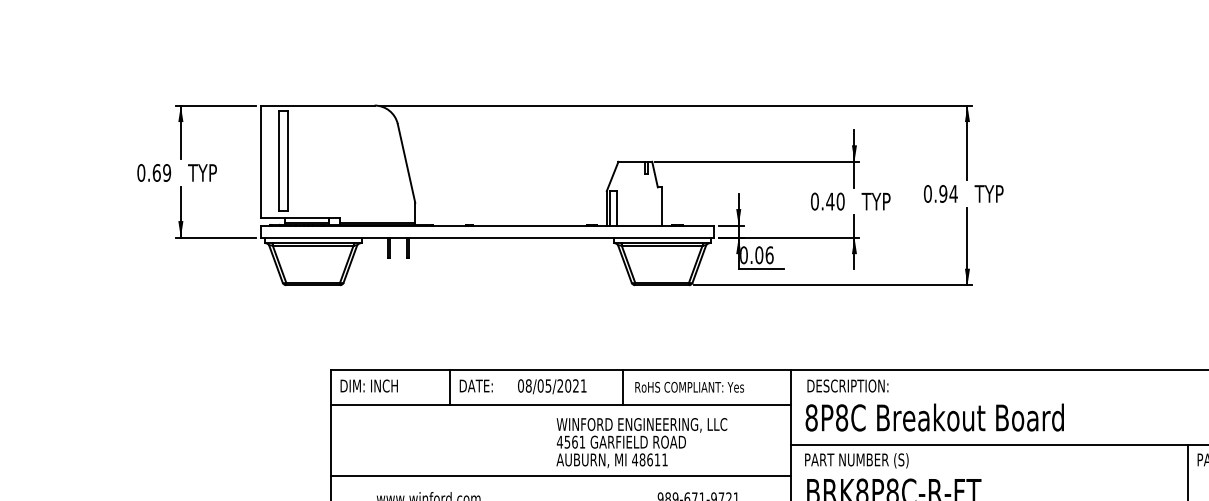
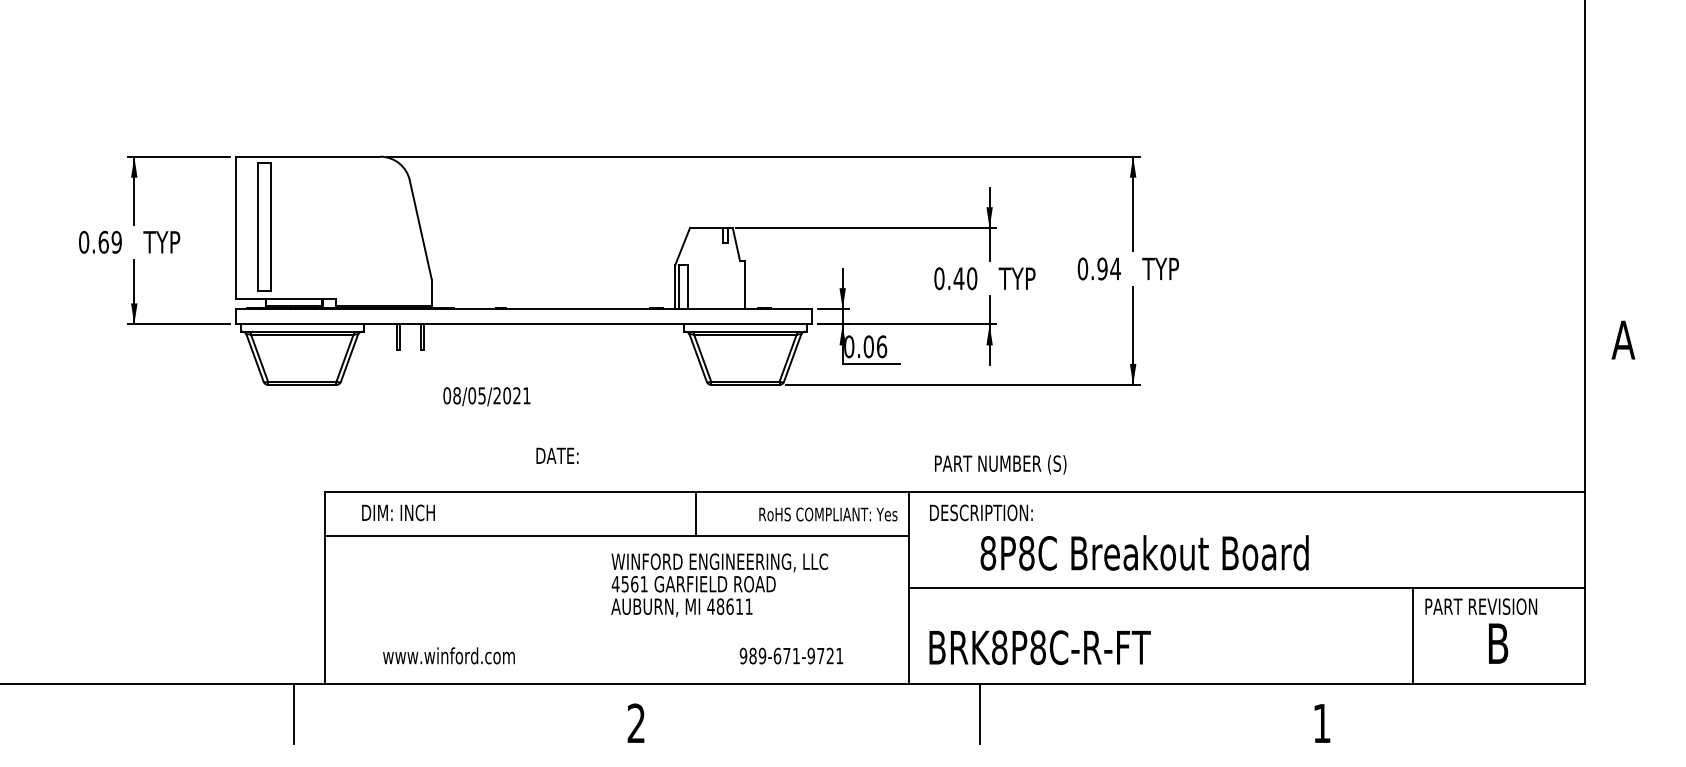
text: (369, 385) -> (398, 512), moved
text: (476, 385) -> (557, 455), moved
text: (551, 386) -> (486, 396), moved
line: (449, 387) -> (475, 514), removed
text: (689, 387) -> (828, 514), moved
text: (934, 417) -> (1144, 552), moved
text: (856, 460) -> (1000, 464), moved
line: (560, 476) -> (616, 627), removed

